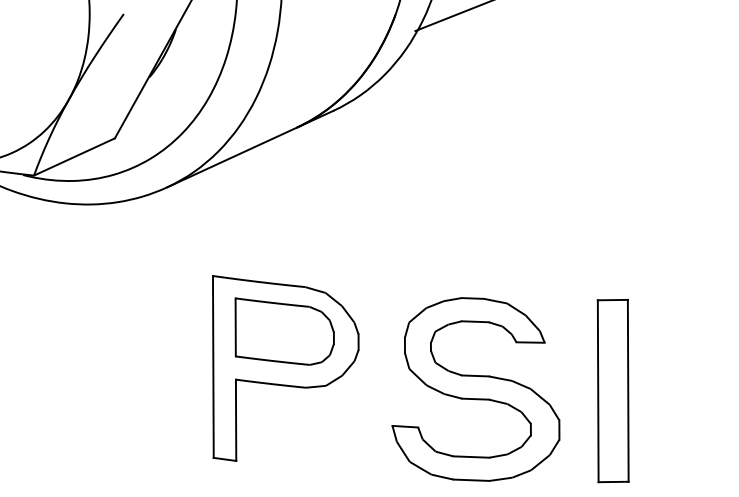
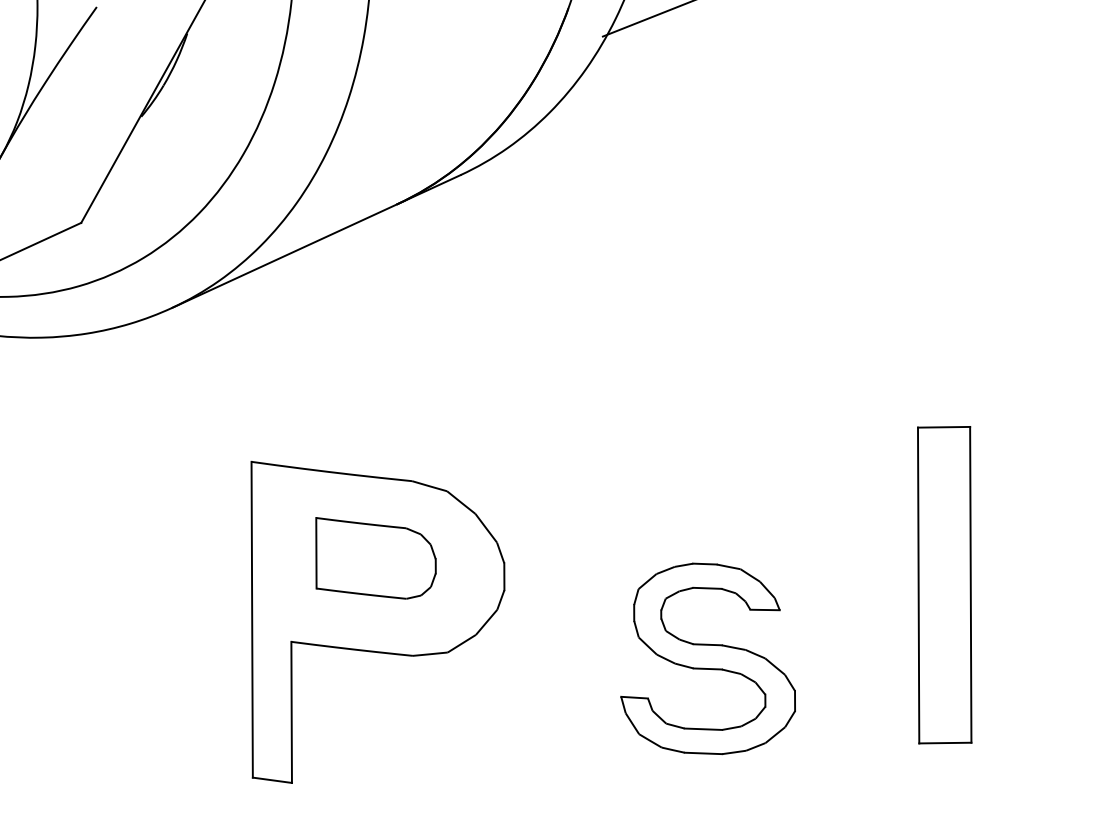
part: (284, 331) -> (375, 558), size x0.7
part: (475, 389) -> (707, 658), size x0.6
part: (612, 390) -> (943, 584), moved

